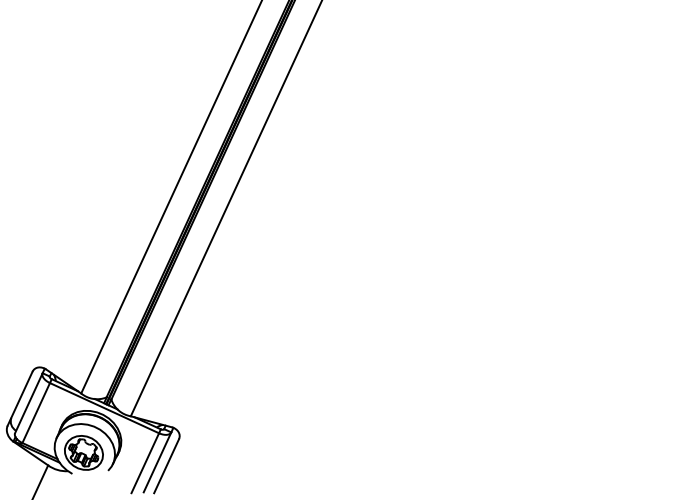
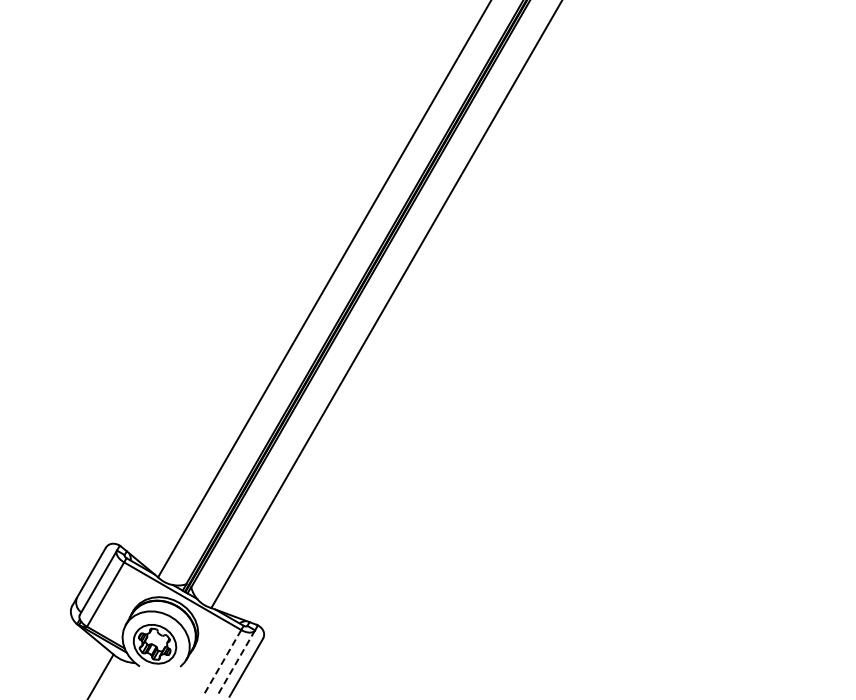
line: (157, 462) -> (236, 662), solid -> dashed
line: (145, 463) -> (222, 662), solid -> dashed

